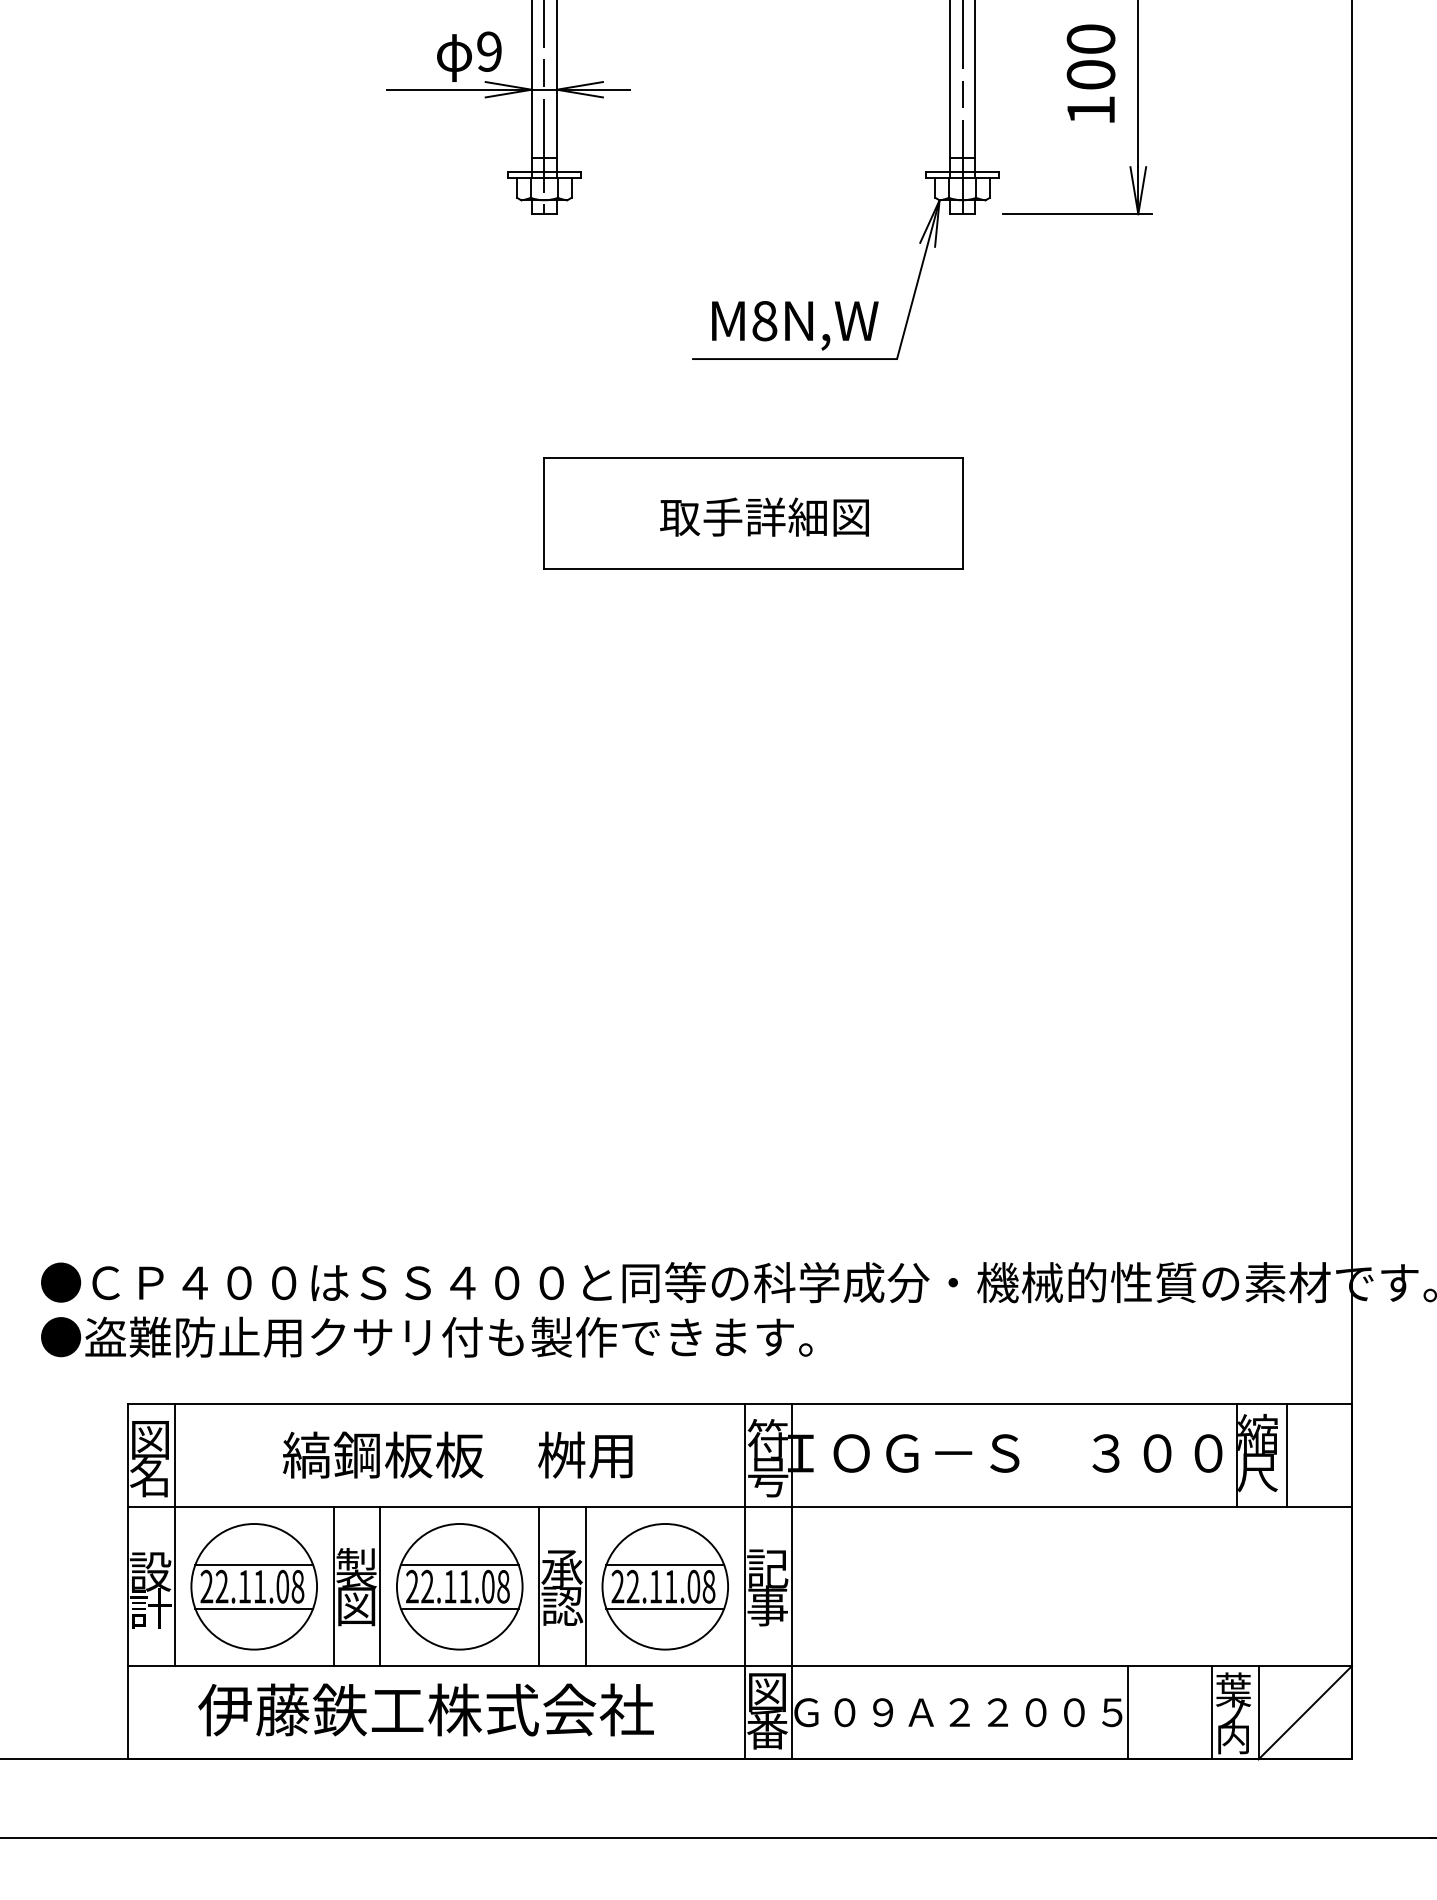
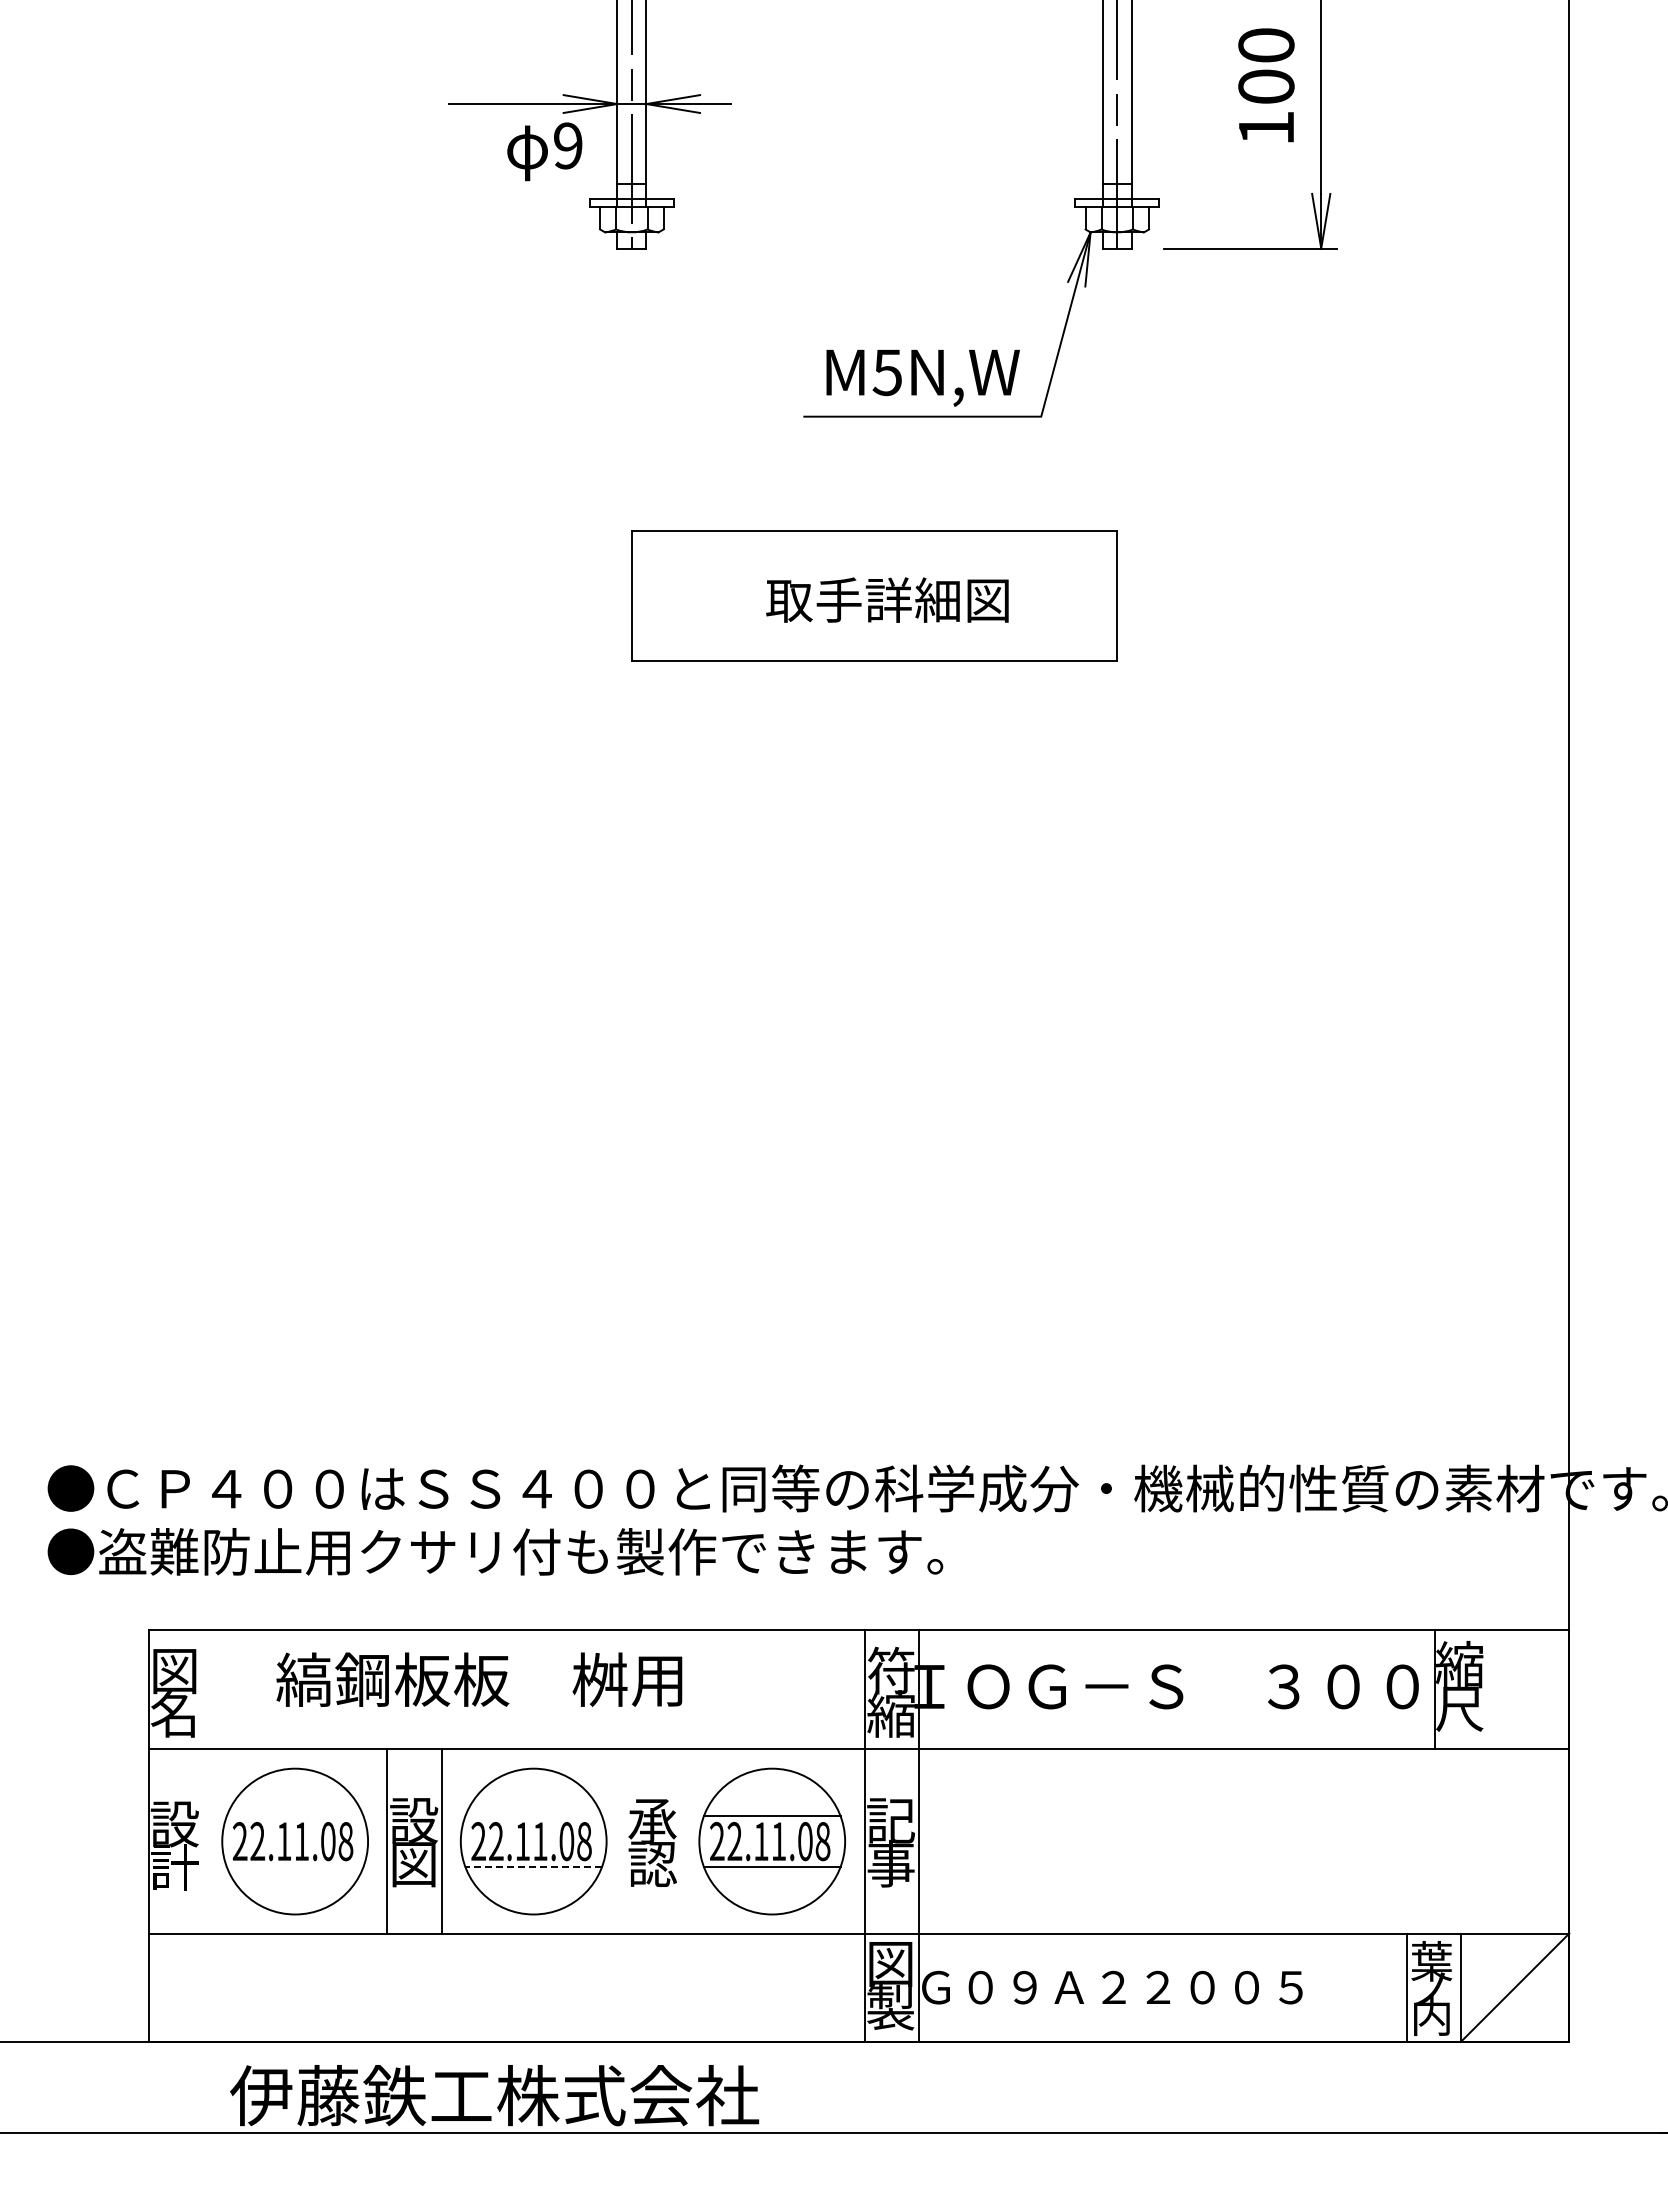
text: (469, 56) -> (544, 151), moved
text: (764, 321) -> (887, 372), M8N,W -> M5N,W
text: (457, 1454) -> (479, 1679), moved
line: (1286, 1455) -> (1493, 1689), removed
text: (767, 1476) -> (890, 1713), 号 -> 縮
line: (175, 1535) -> (203, 1781), removed
line: (253, 1565) -> (294, 1816), removed
line: (459, 1565) -> (533, 1816), removed
text: (357, 1567) -> (414, 1819), 製 -> 設
line: (538, 1586) -> (625, 1841), removed
line: (586, 1586) -> (680, 1841), removed
line: (253, 1608) -> (294, 1866), removed
line: (459, 1608) -> (533, 1866), solid -> dashed
text: (425, 1709) -> (494, 2095), moved
line: (1128, 1712) -> (1309, 1987), removed
text: (767, 1729) -> (890, 2007), 番 -> 製

